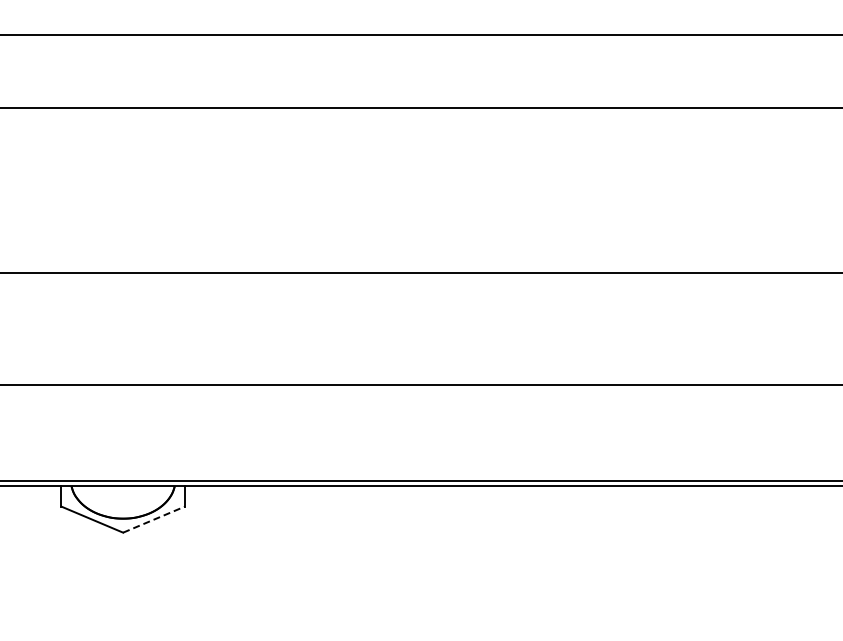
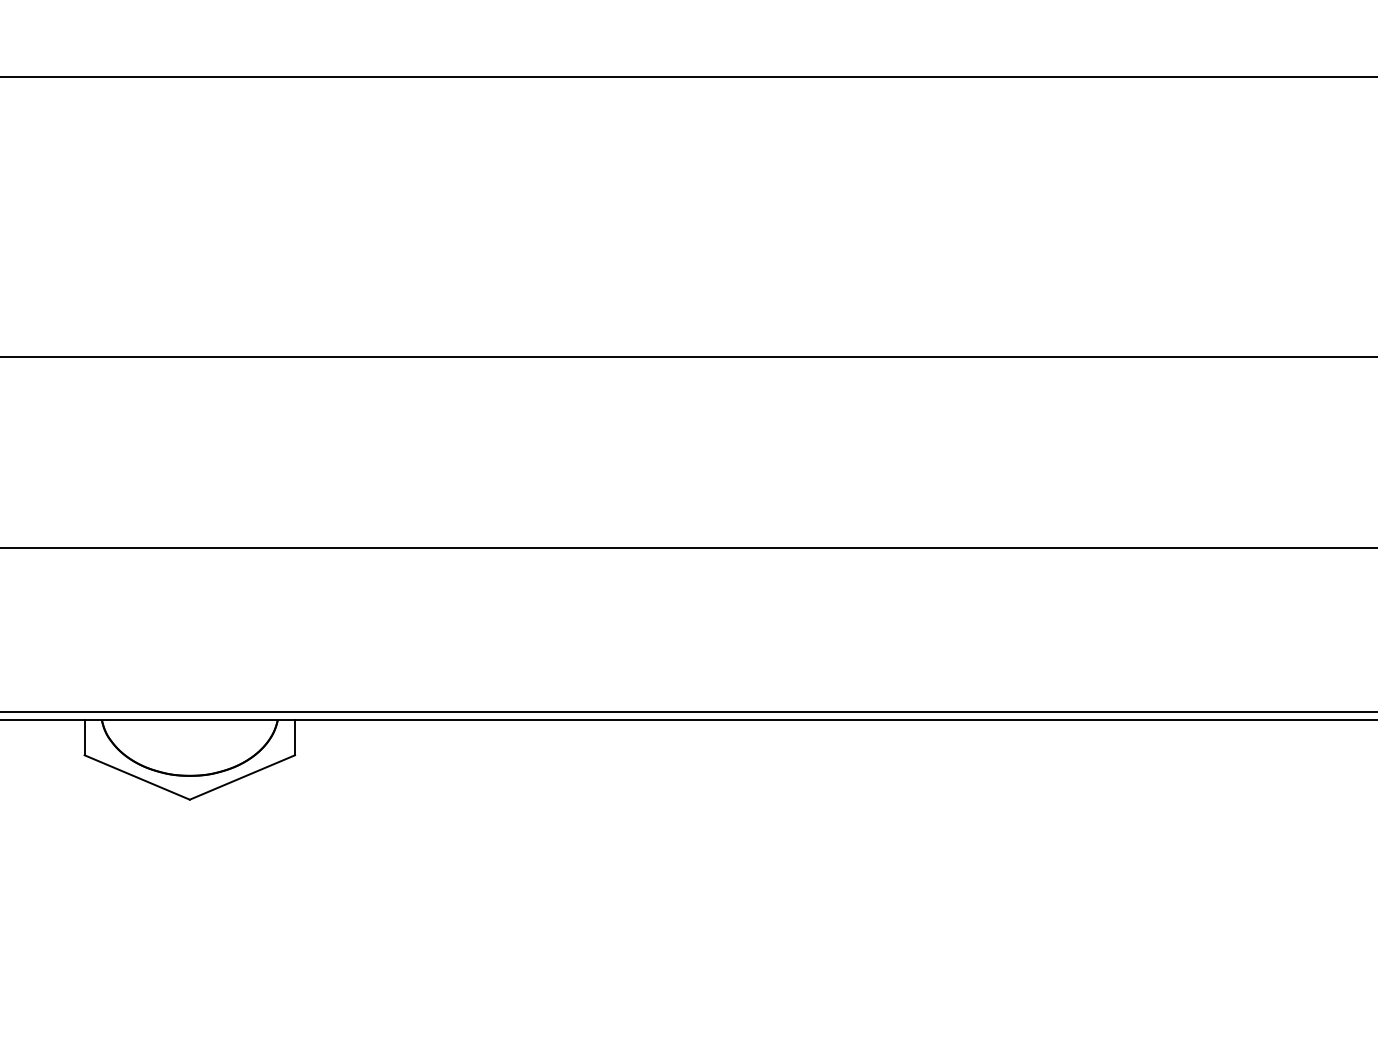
line: (154, 519) -> (243, 777), dashed -> solid

